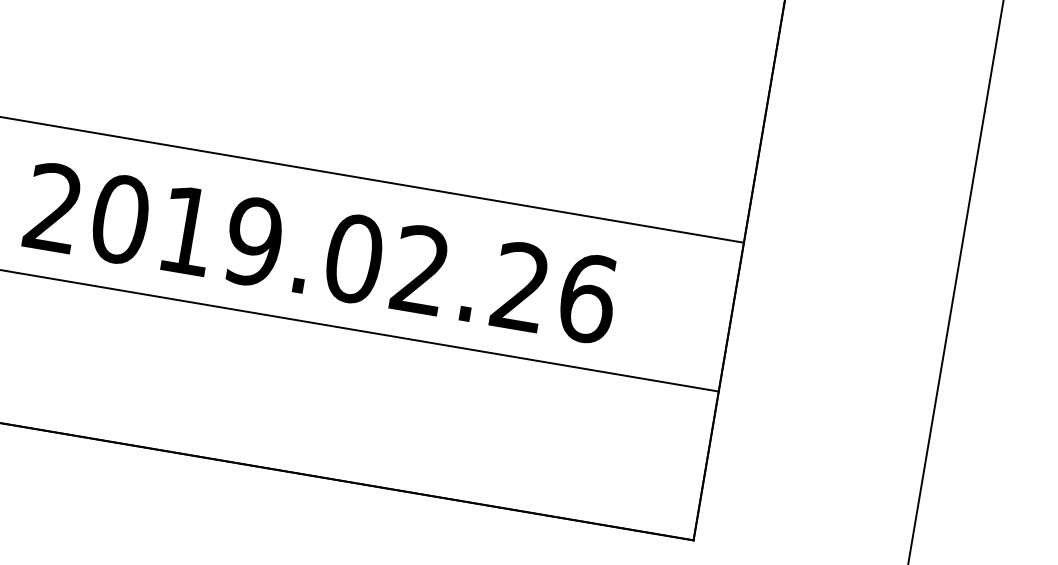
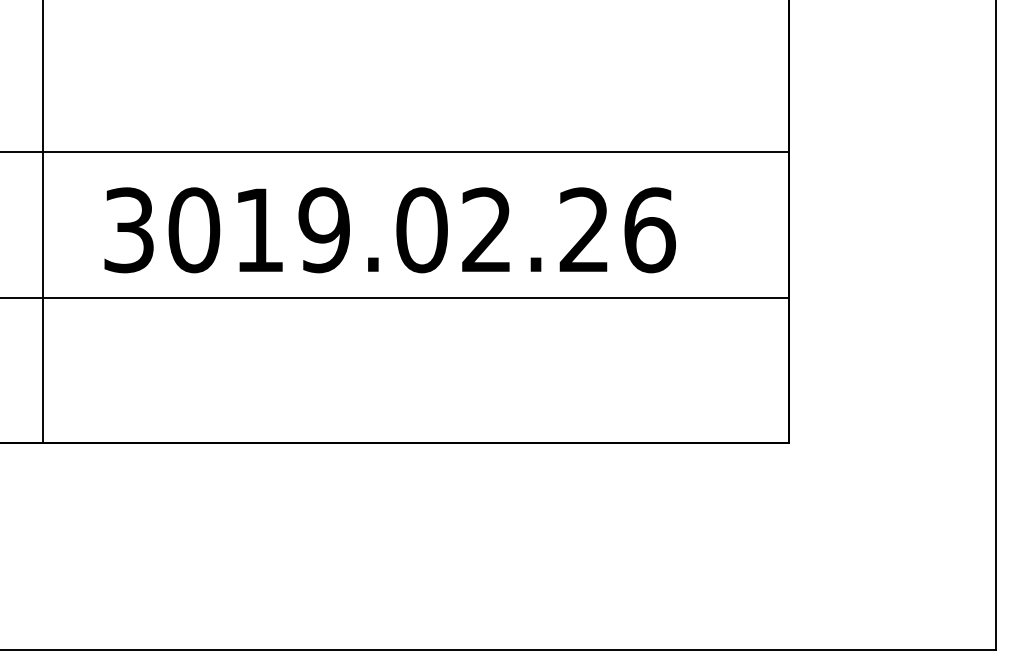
text: (53, 208) -> (128, 230), 2019.02.26 -> 3019.02.26

